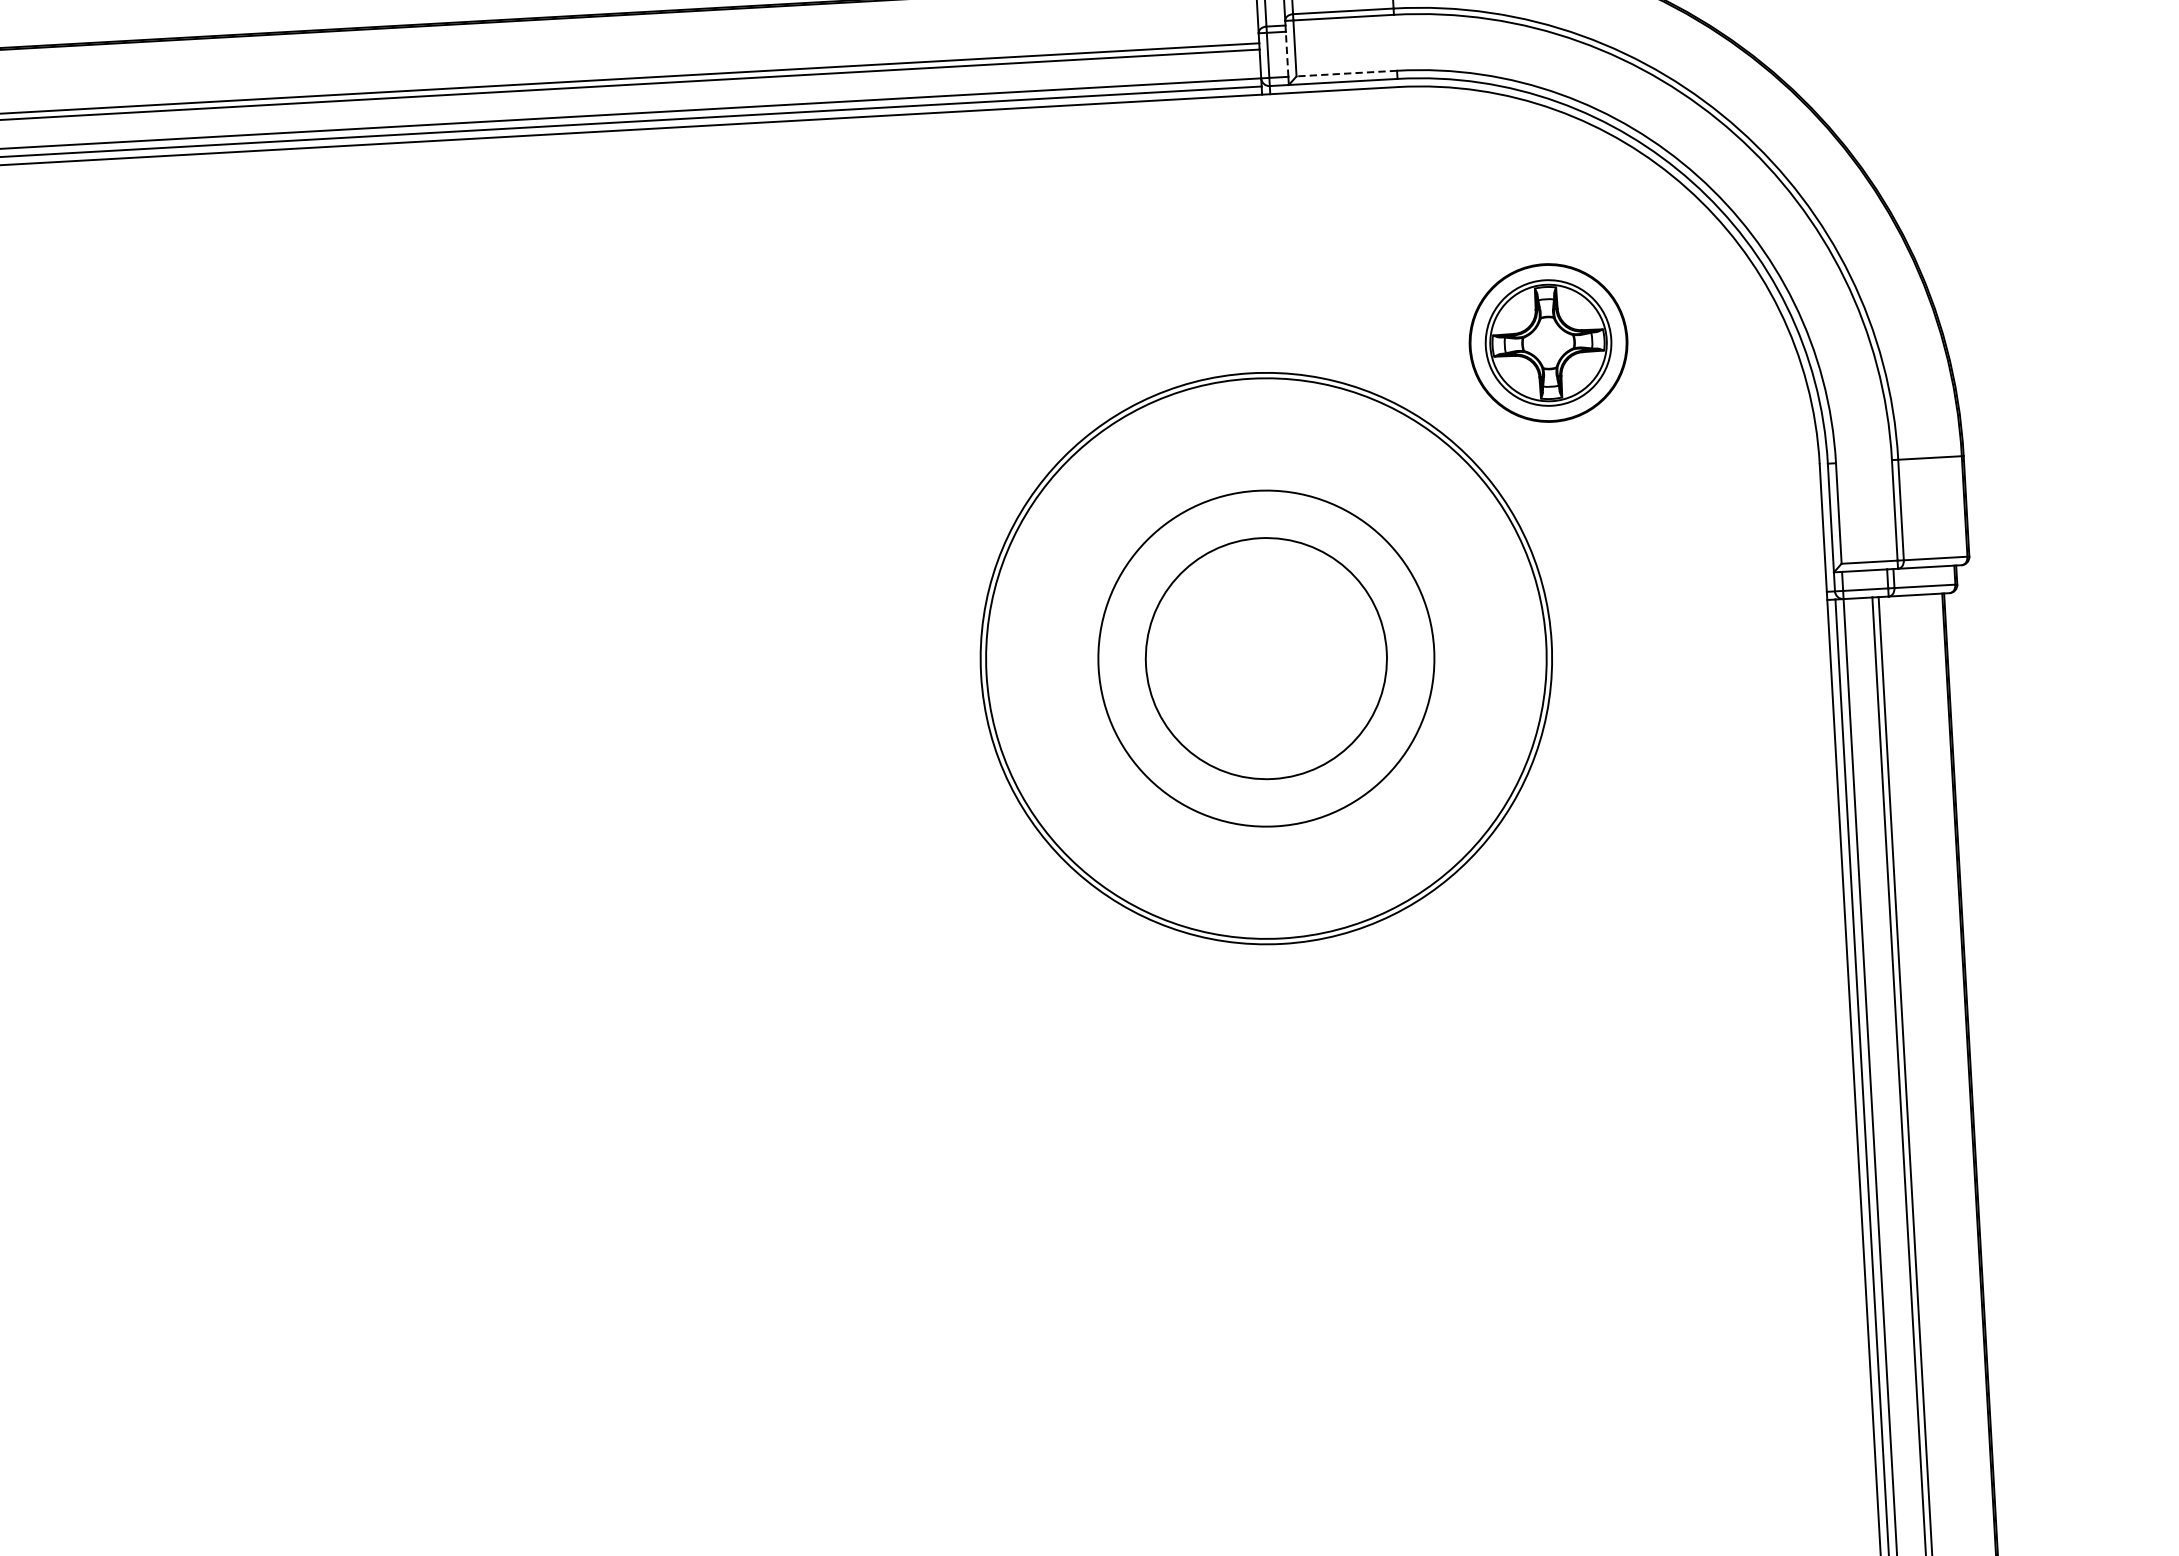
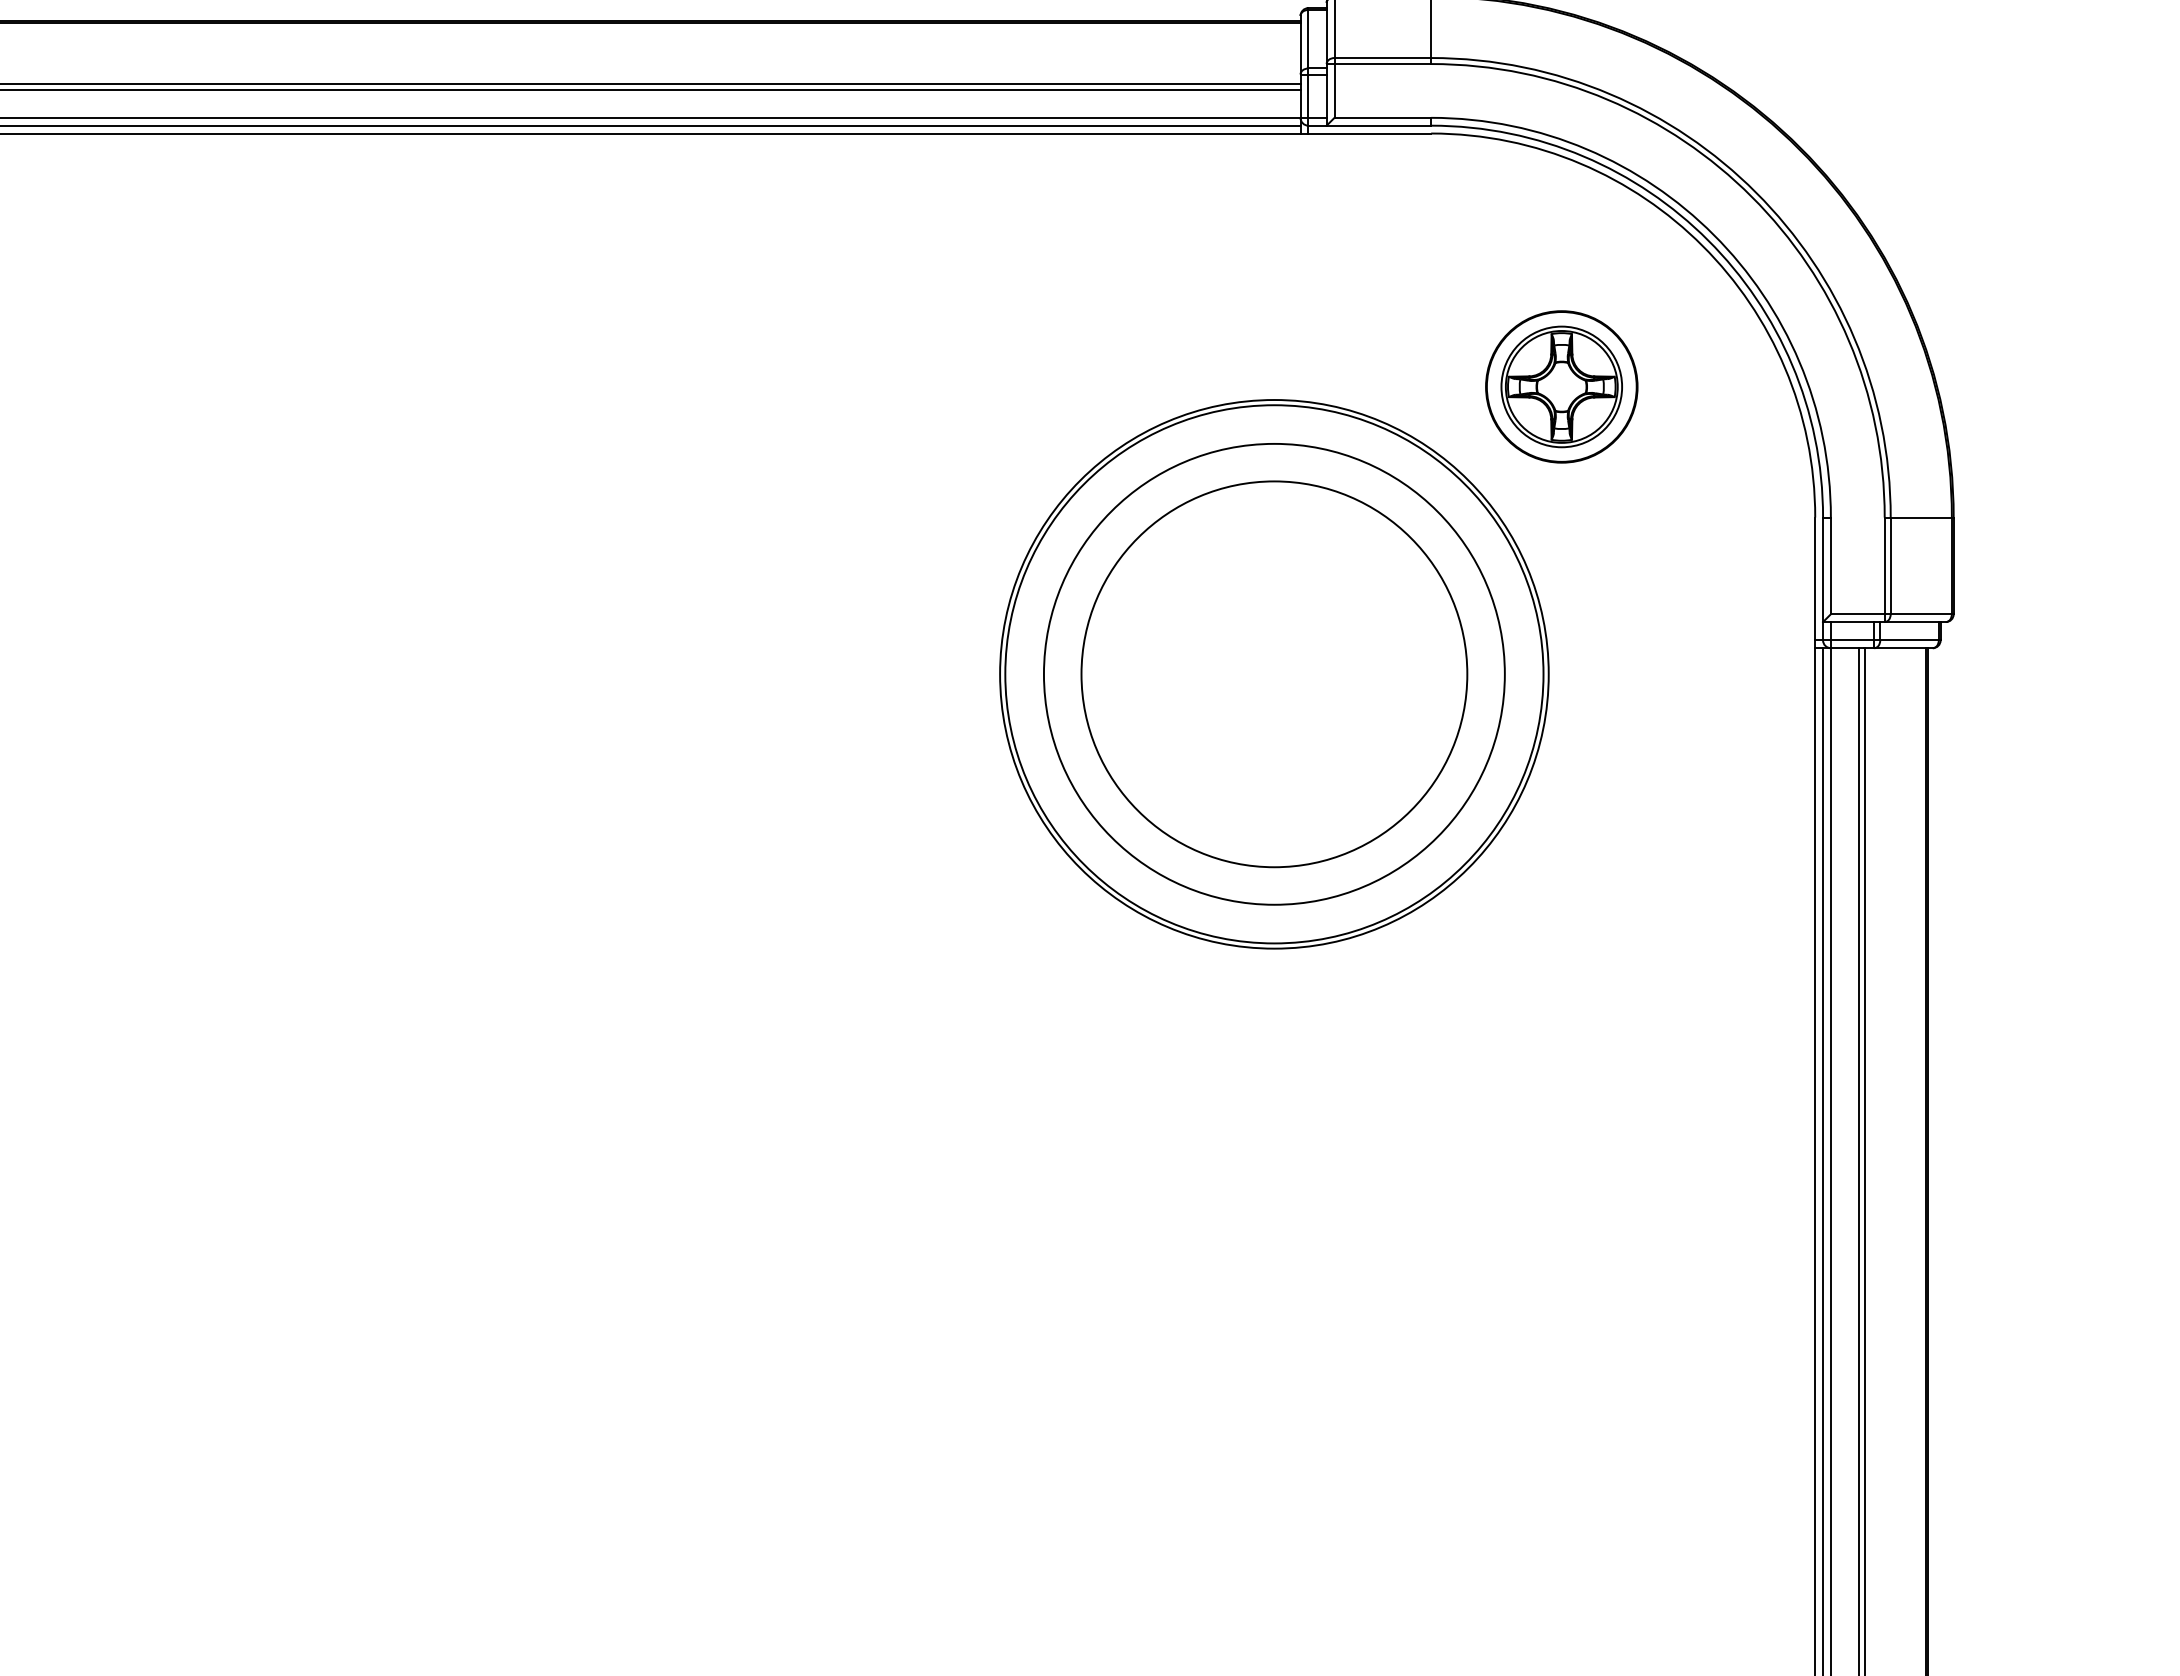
line: (1286, 54) -> (1326, 96), dashed -> solid
line: (1346, 73) -> (1382, 117), dashed -> solid
circle: (1265, 657) -> (1273, 673), size x1.43
circle: (1266, 658) -> (1274, 674), size x1.67

